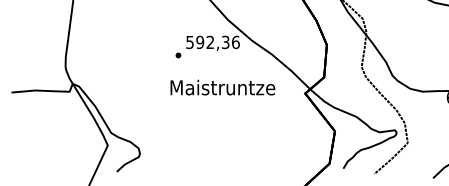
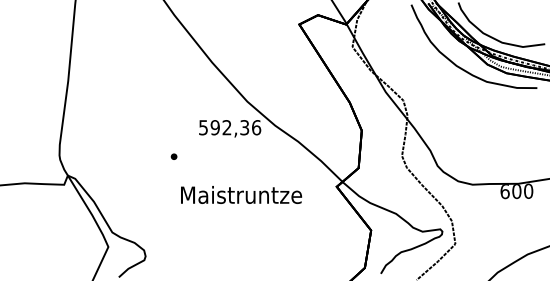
part: (177, 55) -> (173, 156), moved
text: (222, 87) -> (241, 194), moved

